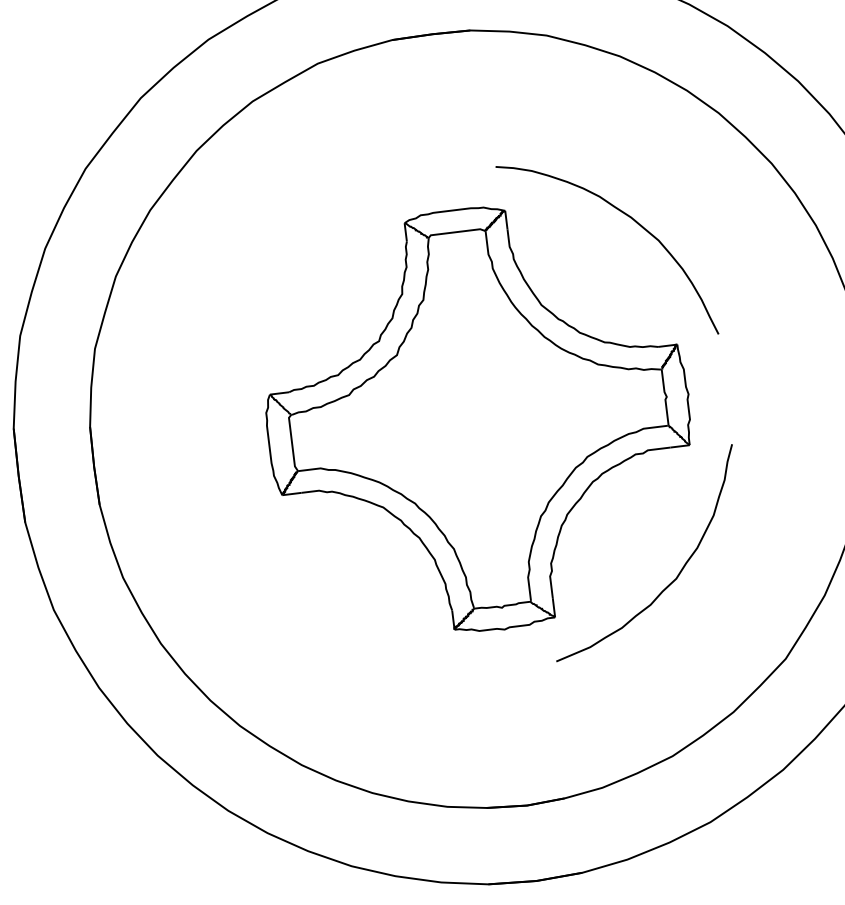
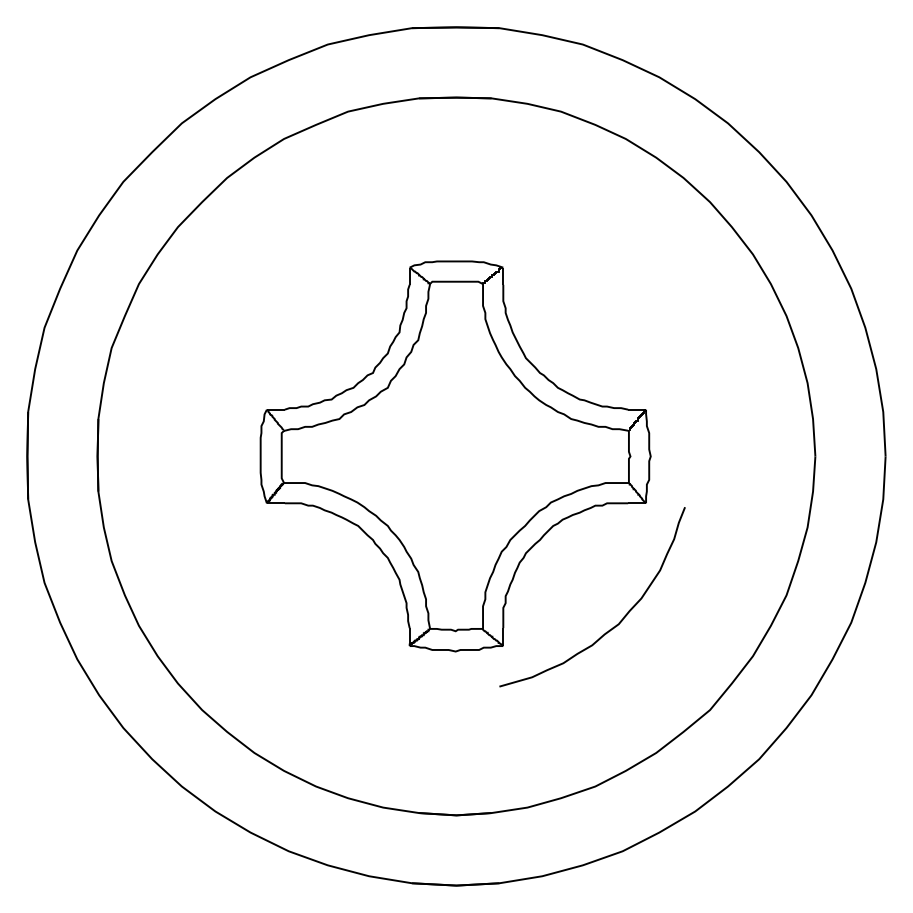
curve: (633, 221) -> (619, 291), removed

